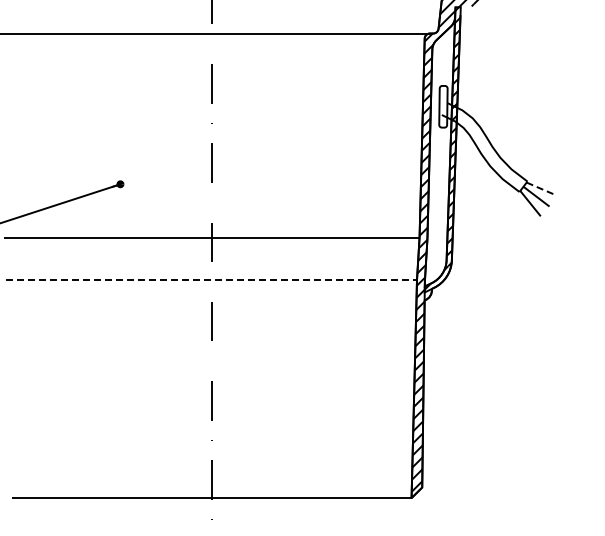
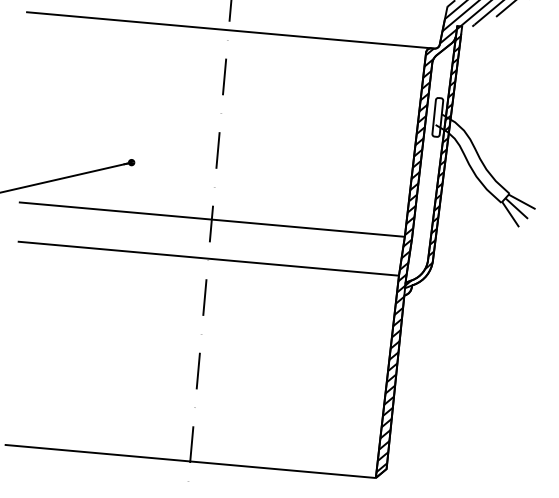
line: (542, 189) -> (522, 202), dashed -> solid
line: (212, 279) -> (209, 258), dashed -> solid

